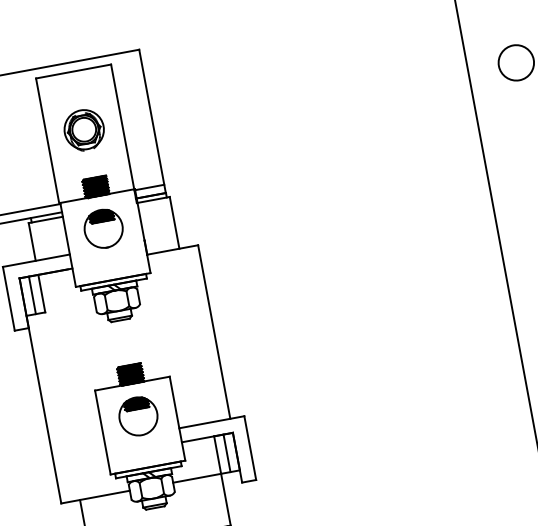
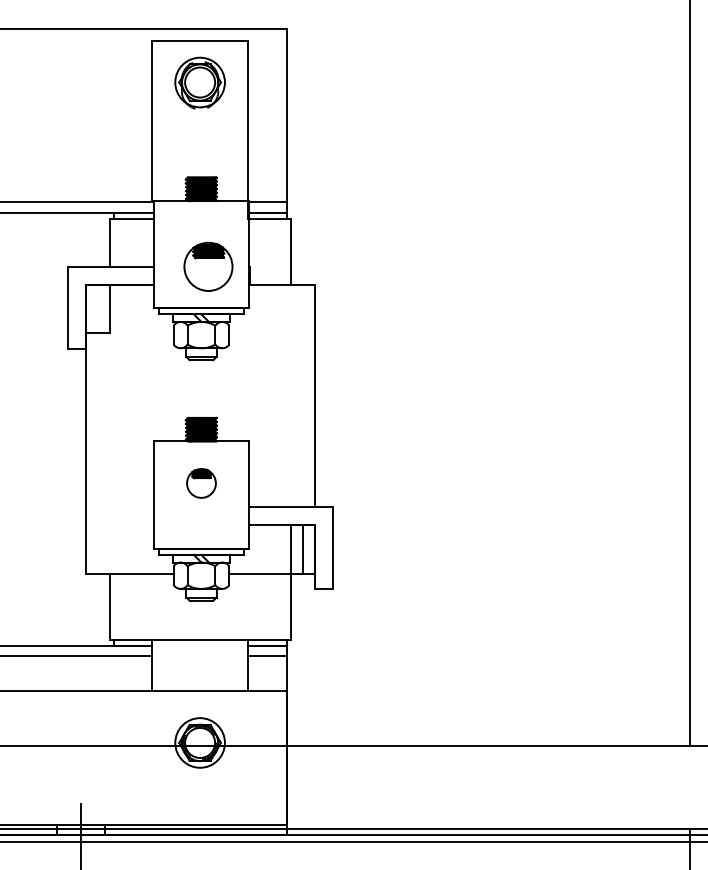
part: (83, 129) -> (199, 82), moved
part: (103, 228) -> (208, 266), moved
line: (32, 295) -> (97, 308), removed
part: (138, 416) -> (201, 483), size x0.6

